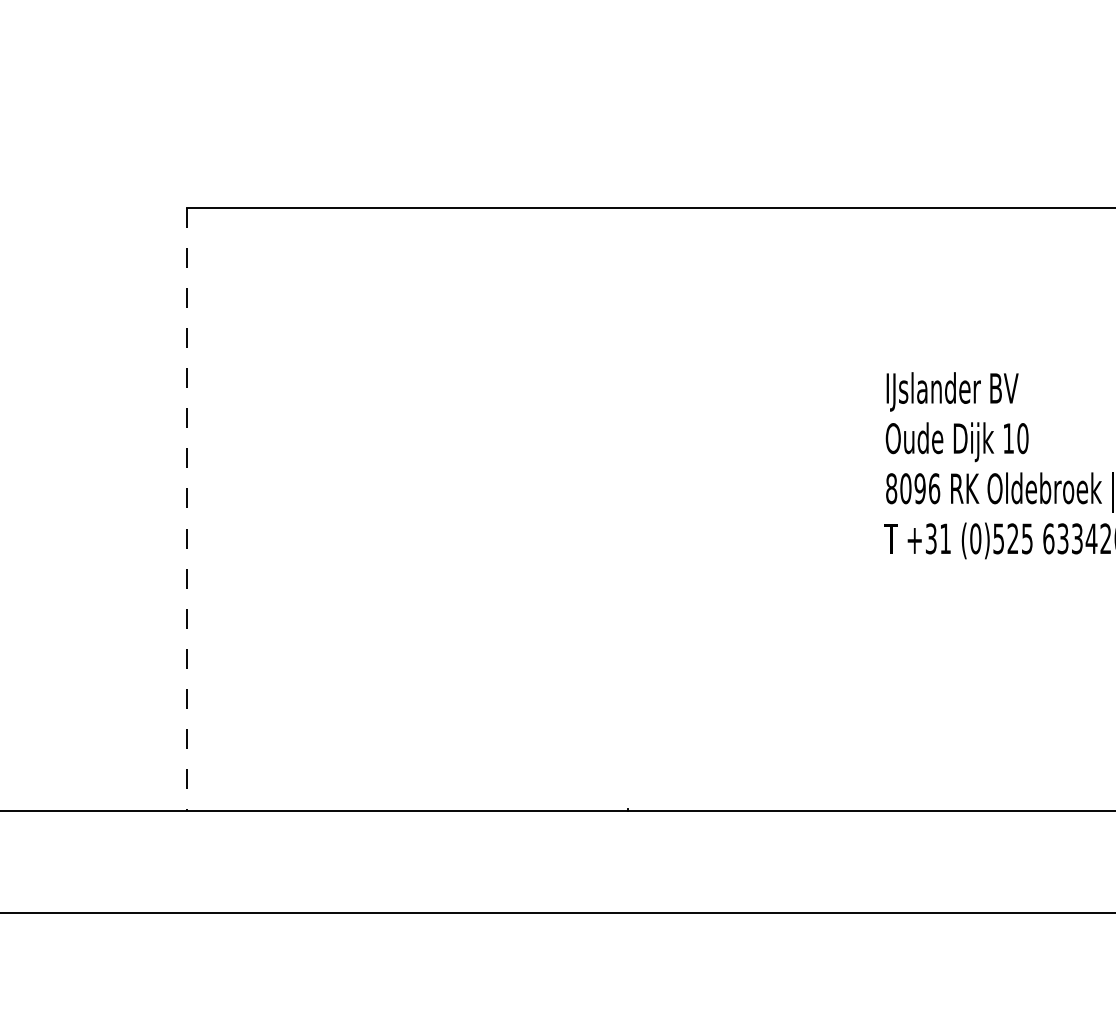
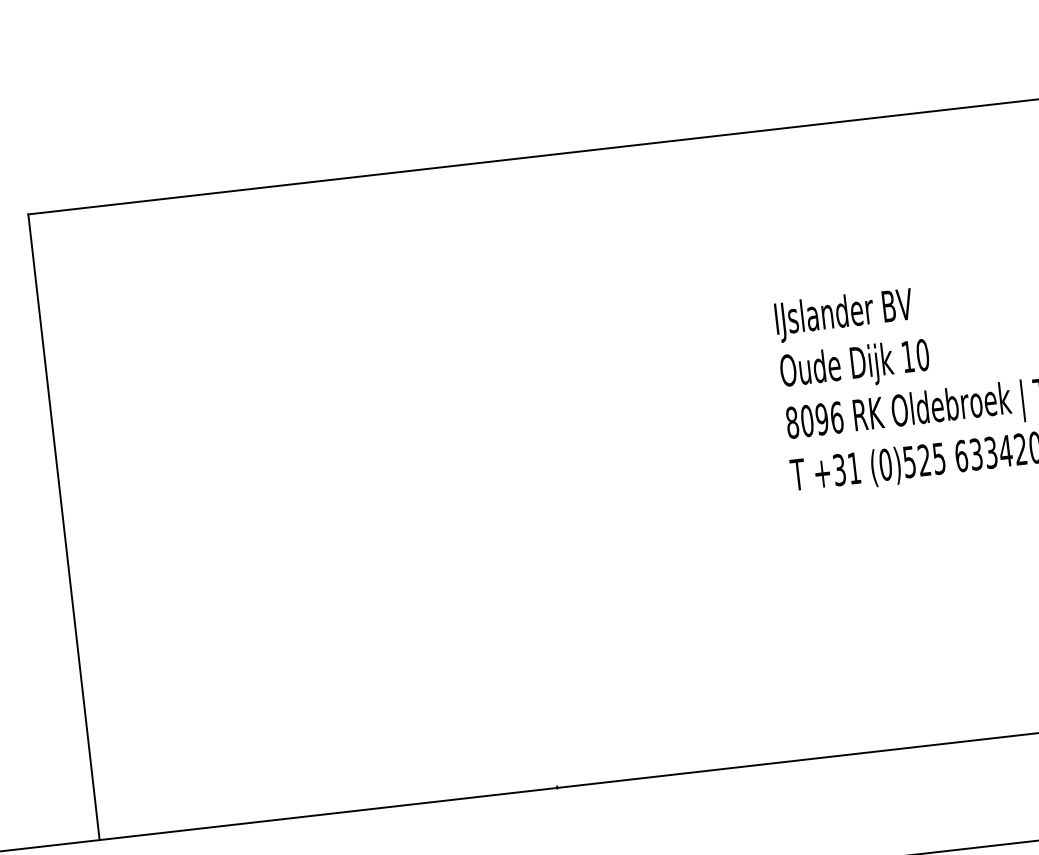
line: (187, 509) -> (64, 527), dashed -> solid

